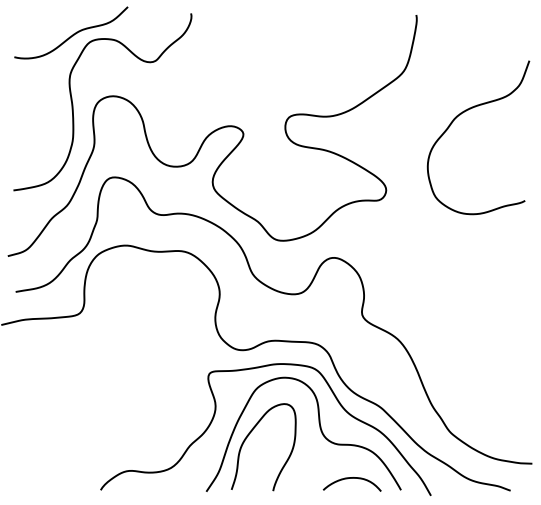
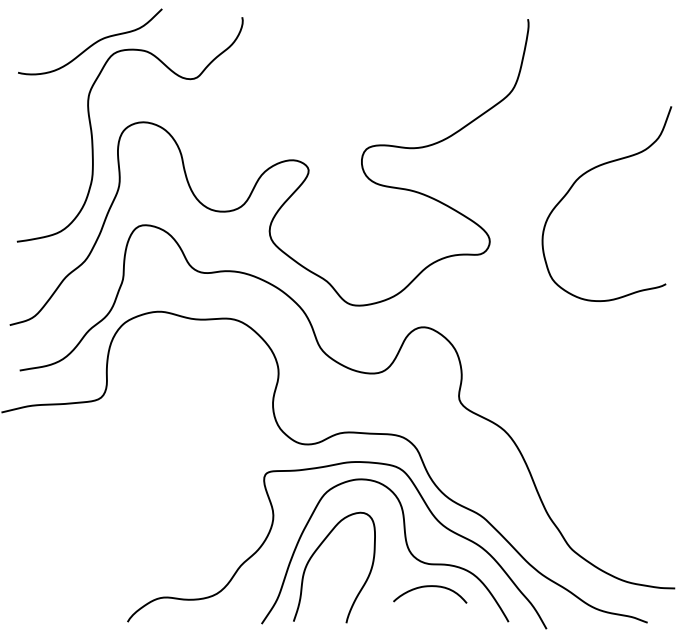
curve: (463, 113) -> (587, 173), moved
curve: (351, 478) -> (429, 586), moved

